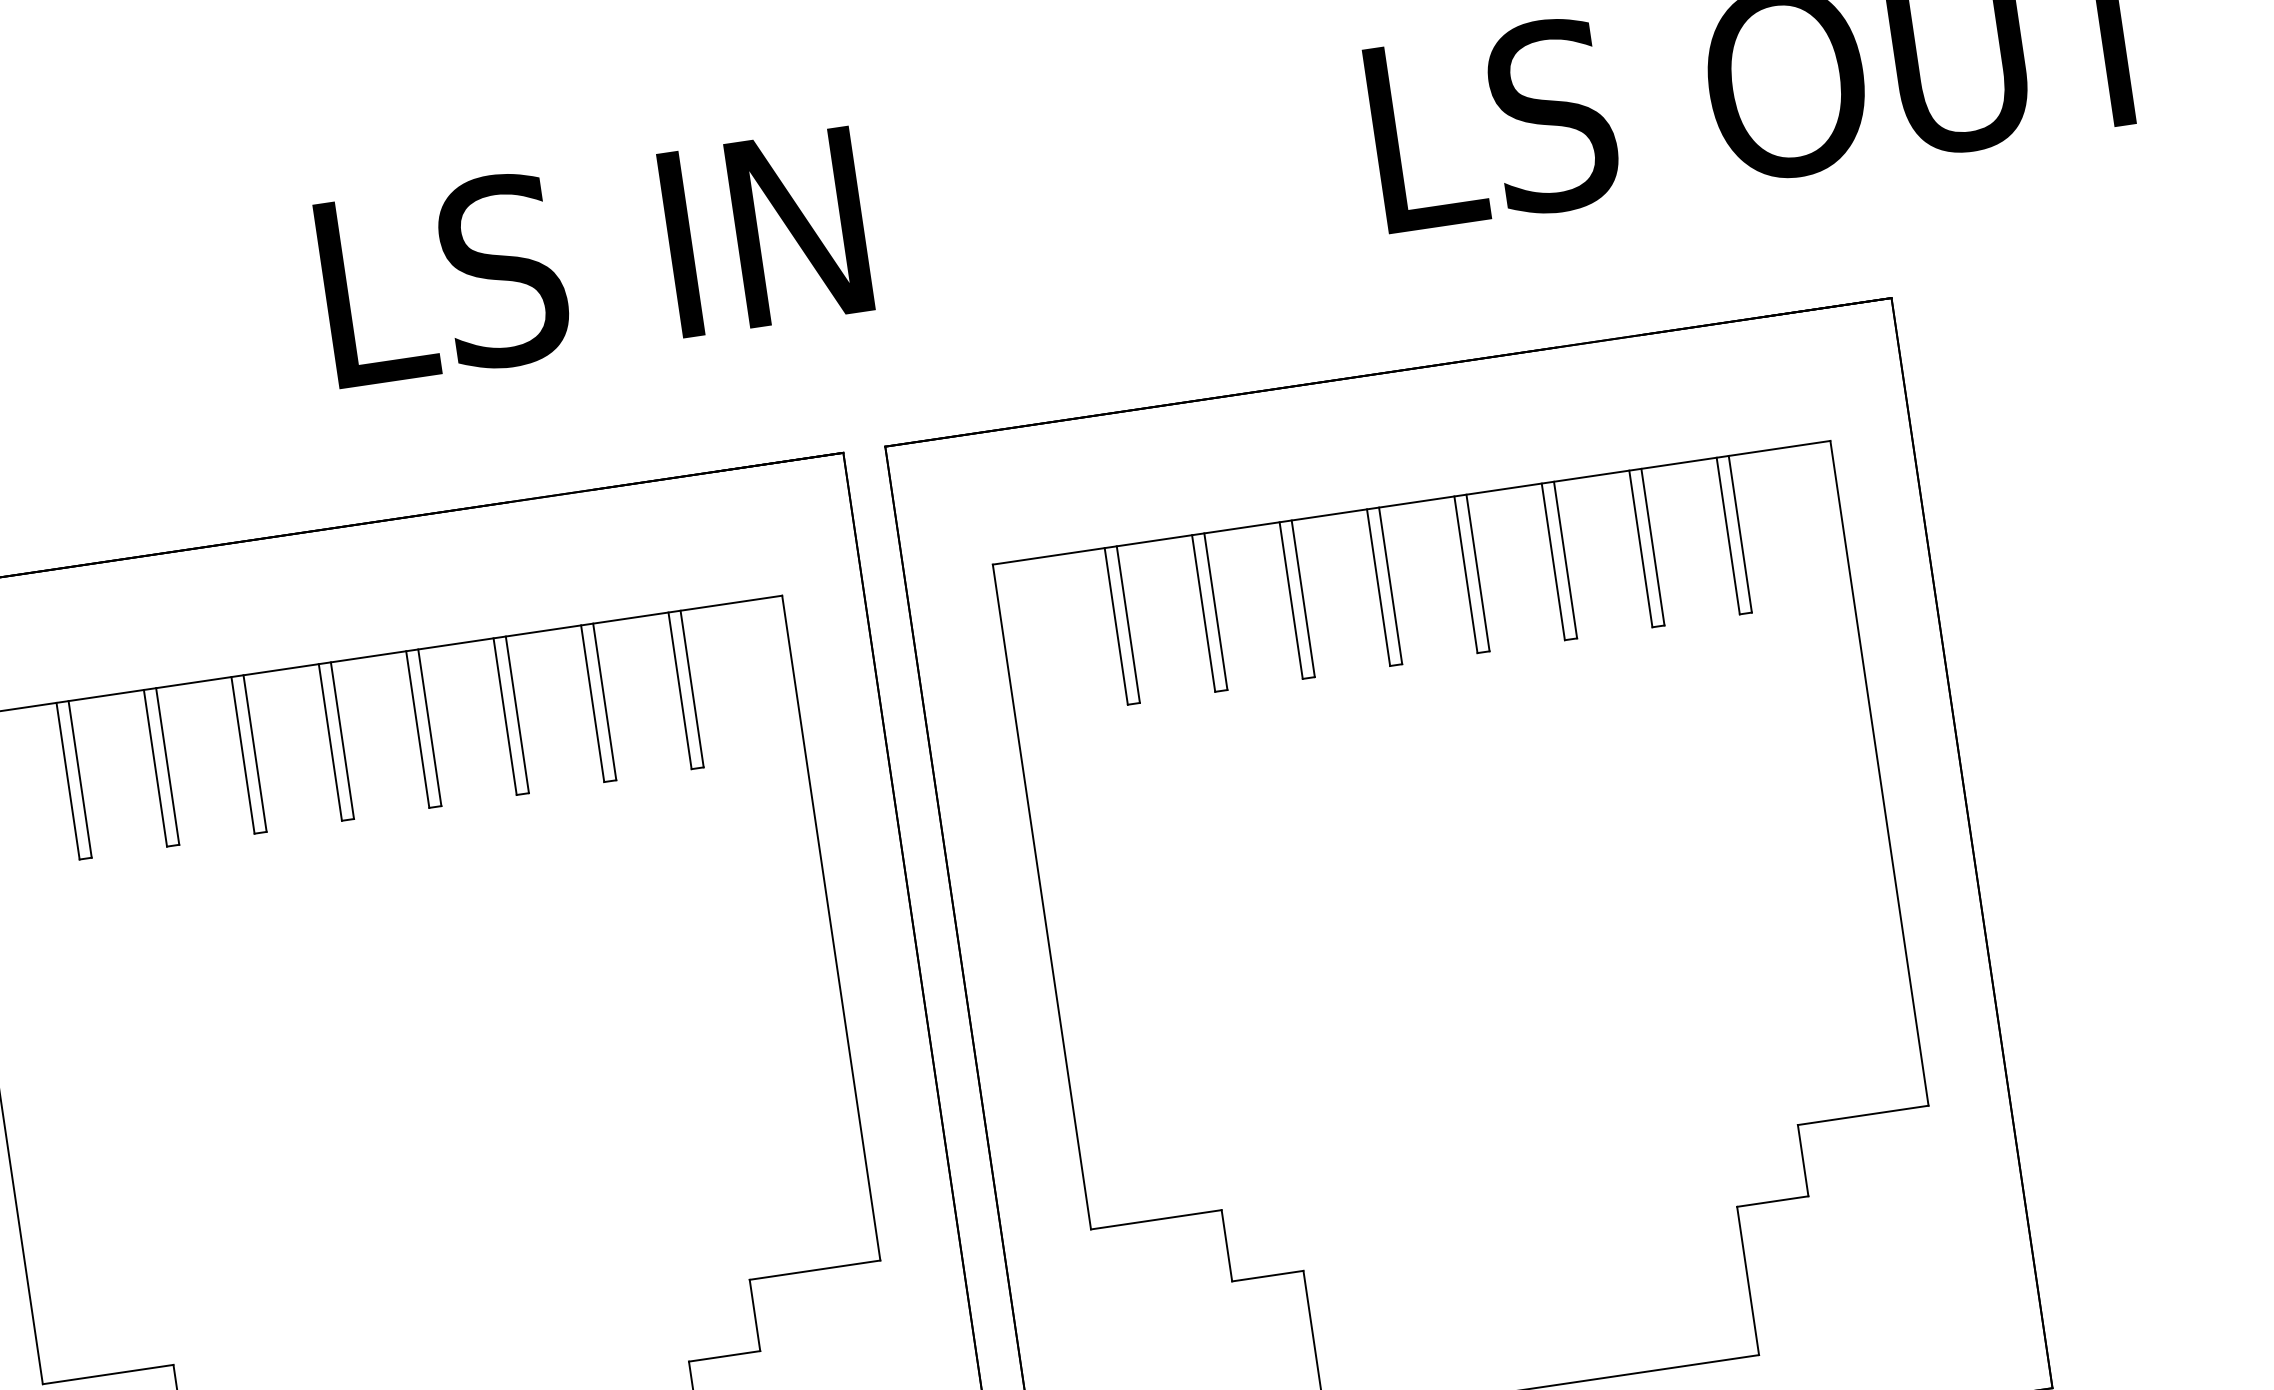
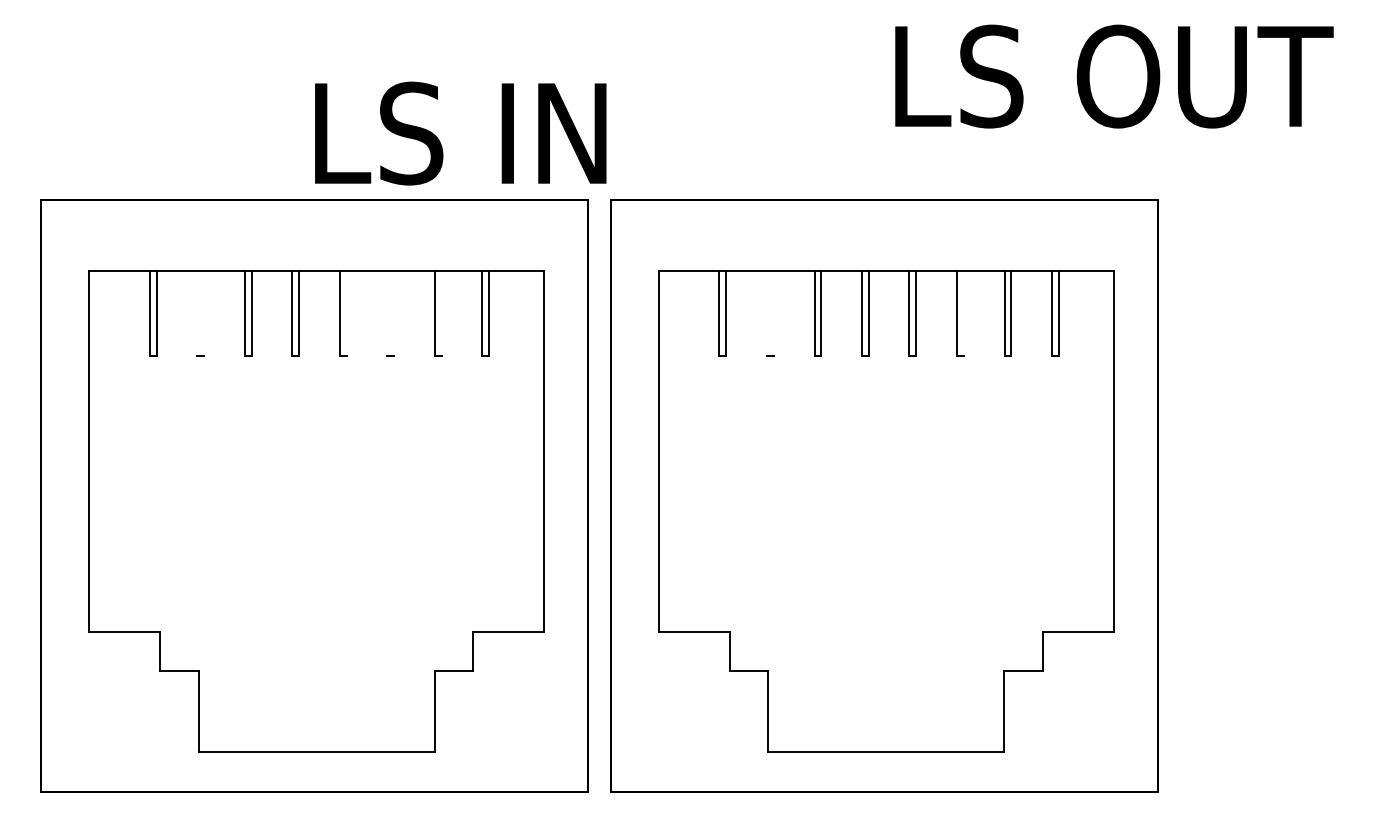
text: (593, 257) -> (460, 133), moved
line: (1565, 559) -> (963, 313), removed
line: (1215, 611) -> (773, 313), removed
line: (1202, 613) -> (766, 313), removed
line: (604, 701) -> (441, 313), removed
line: (518, 714) -> (394, 313), removed
line: (505, 716) -> (387, 313), removed
line: (429, 727) -> (346, 313), removed
line: (168, 765) -> (204, 313), removed
line: (155, 767) -> (197, 313), removed

